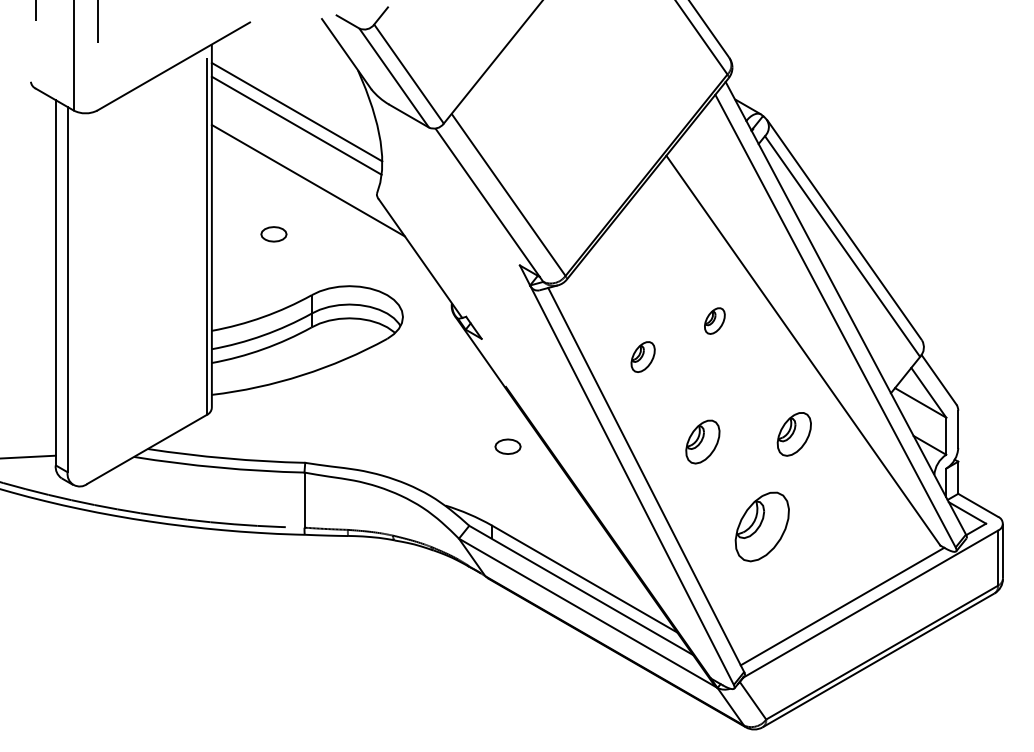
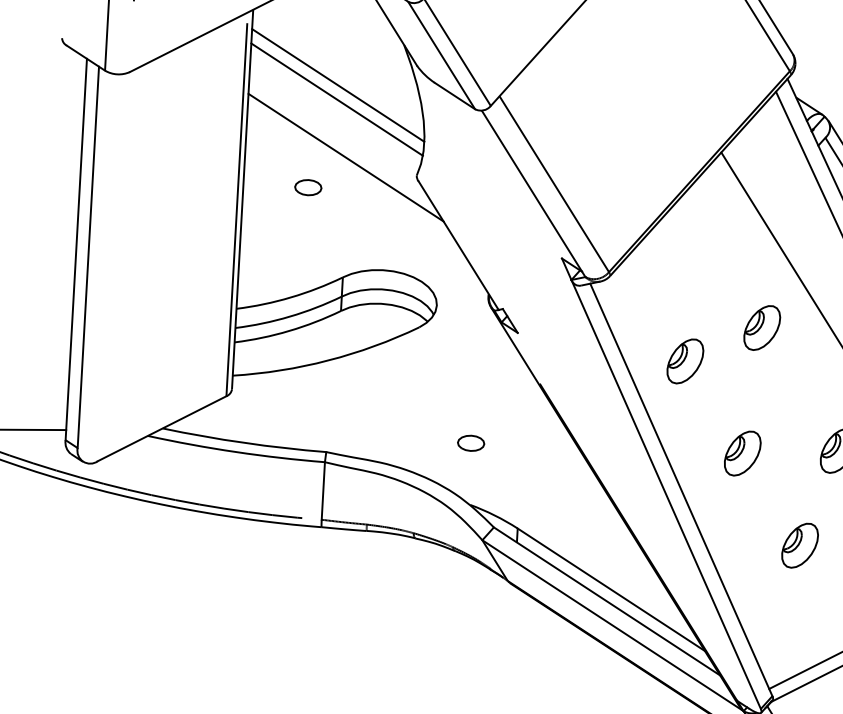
part: (273, 234) -> (307, 187), moved
part: (714, 320) -> (761, 327), size x1.67
part: (642, 356) -> (684, 360), size x1.43
part: (507, 446) -> (470, 443), moved
part: (762, 526) -> (800, 545), size x0.62

